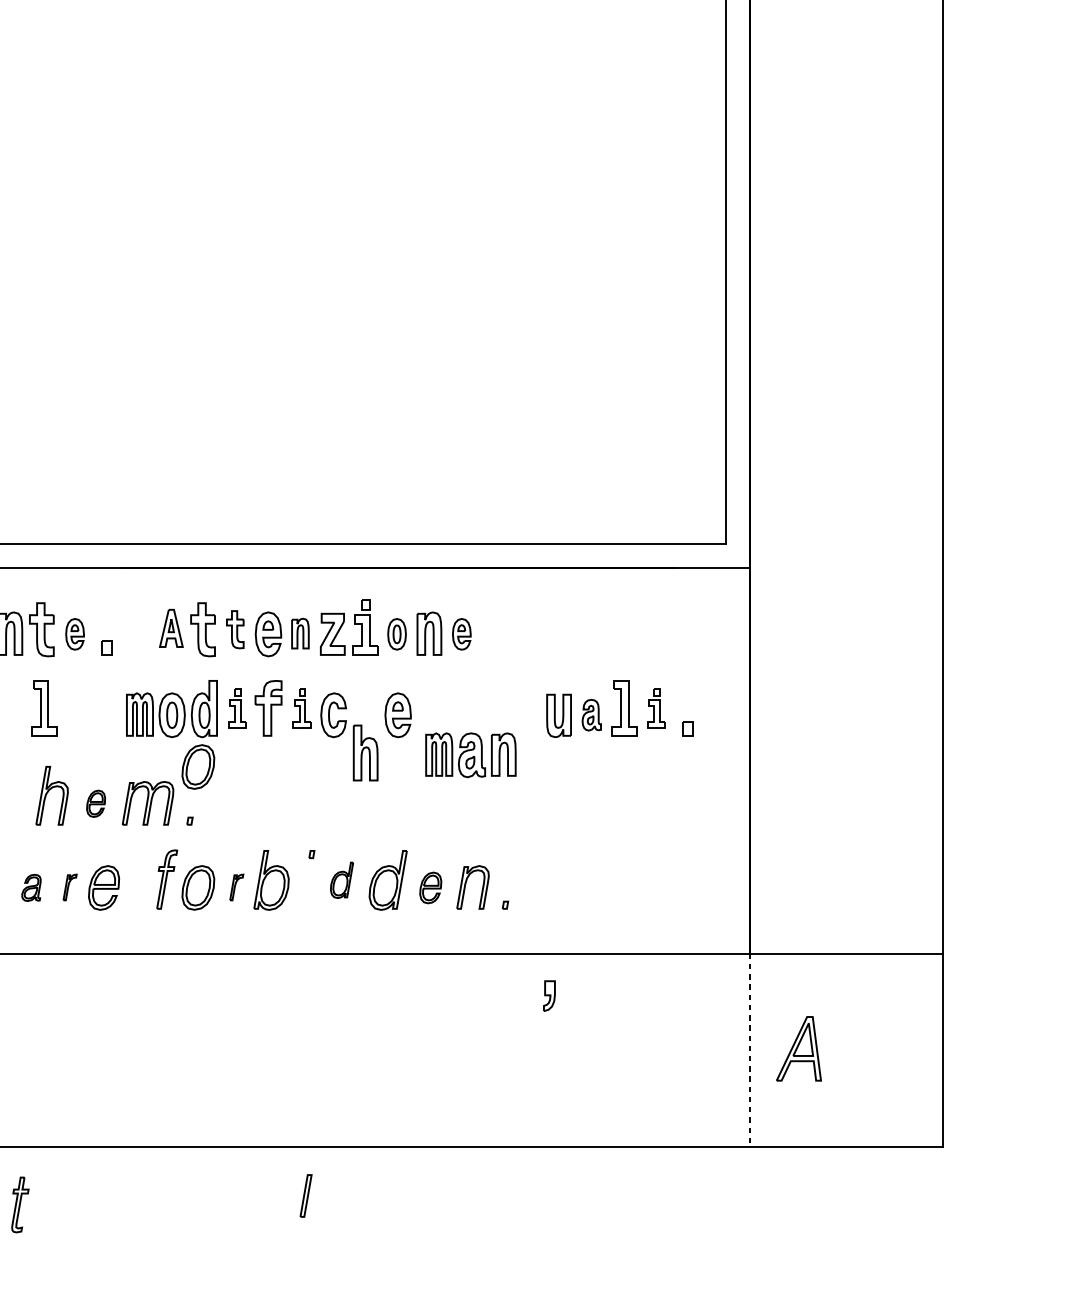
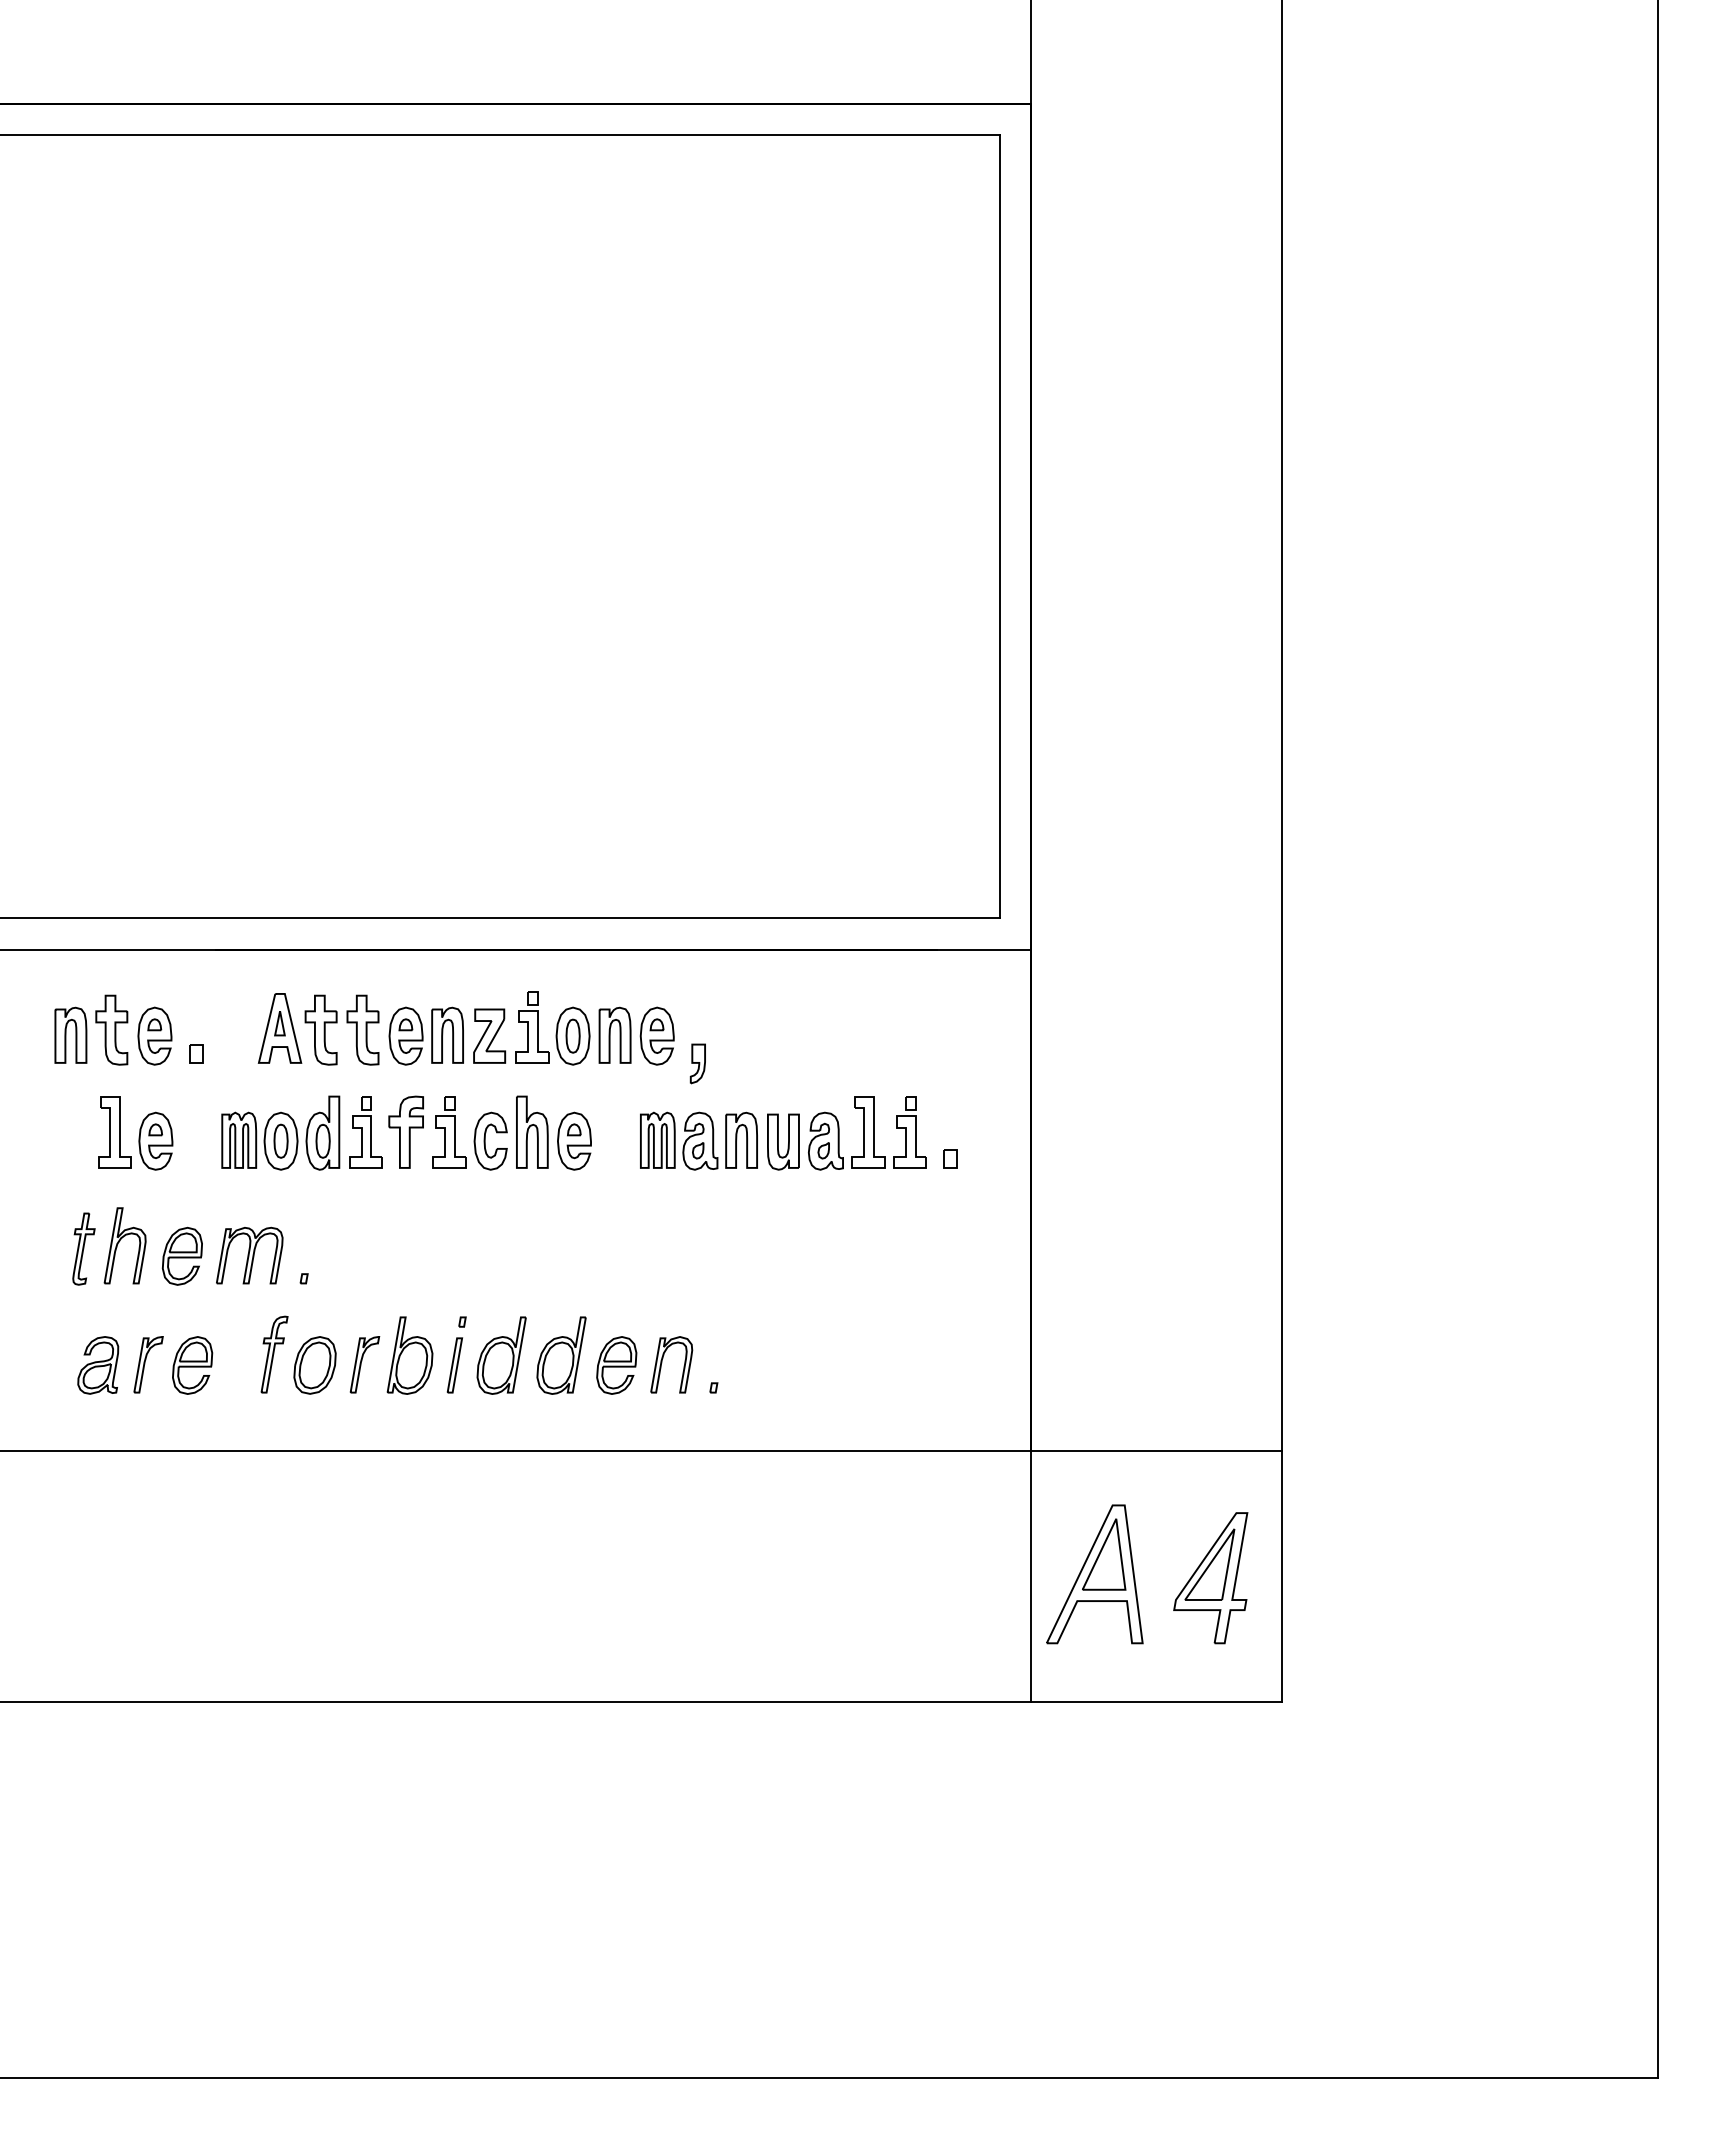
part: (170, 628) -> (279, 1028), size x1.43
part: (234, 629) -> (362, 1029), size x1.43
part: (74, 633) -> (154, 1035), size x1.43
part: (300, 633) -> (447, 1034), size x1.43
part: (396, 633) -> (572, 1035), size x1.43
part: (461, 633) -> (656, 1035), size x1.43
part: (237, 708) -> (365, 1132), size x1.43
part: (301, 708) -> (449, 1132), size x1.43
part: (656, 708) -> (909, 1132), size x1.43
part: (75, 714) -> (155, 1140), added
part: (591, 714) -> (825, 1140), size x1.43
part: (365, 752) -> (532, 1131), moved
part: (470, 754) -> (698, 1140), moved
part: (197, 767) -> (314, 1208), removed
part: (95, 803) -> (181, 1255), size x1.67
part: (341, 880) -> (501, 1355), size x1.67
part: (31, 887) -> (98, 1365), size x1.67
part: (70, 887) -> (148, 1364), size x1.67
part: (236, 887) -> (364, 1364), size x1.67
part: (430, 887) -> (616, 1365), size x1.43
part: (549, 995) -> (697, 1063), moved
part: (798, 1048) -> (1094, 1574), size x1.67
line: (750, 1050) -> (1031, 1576), dashed -> solid
part: (887, 1052) -> (1210, 1578), added
part: (305, 1196) -> (454, 1365), moved
part: (20, 1204) -> (83, 1248), moved

